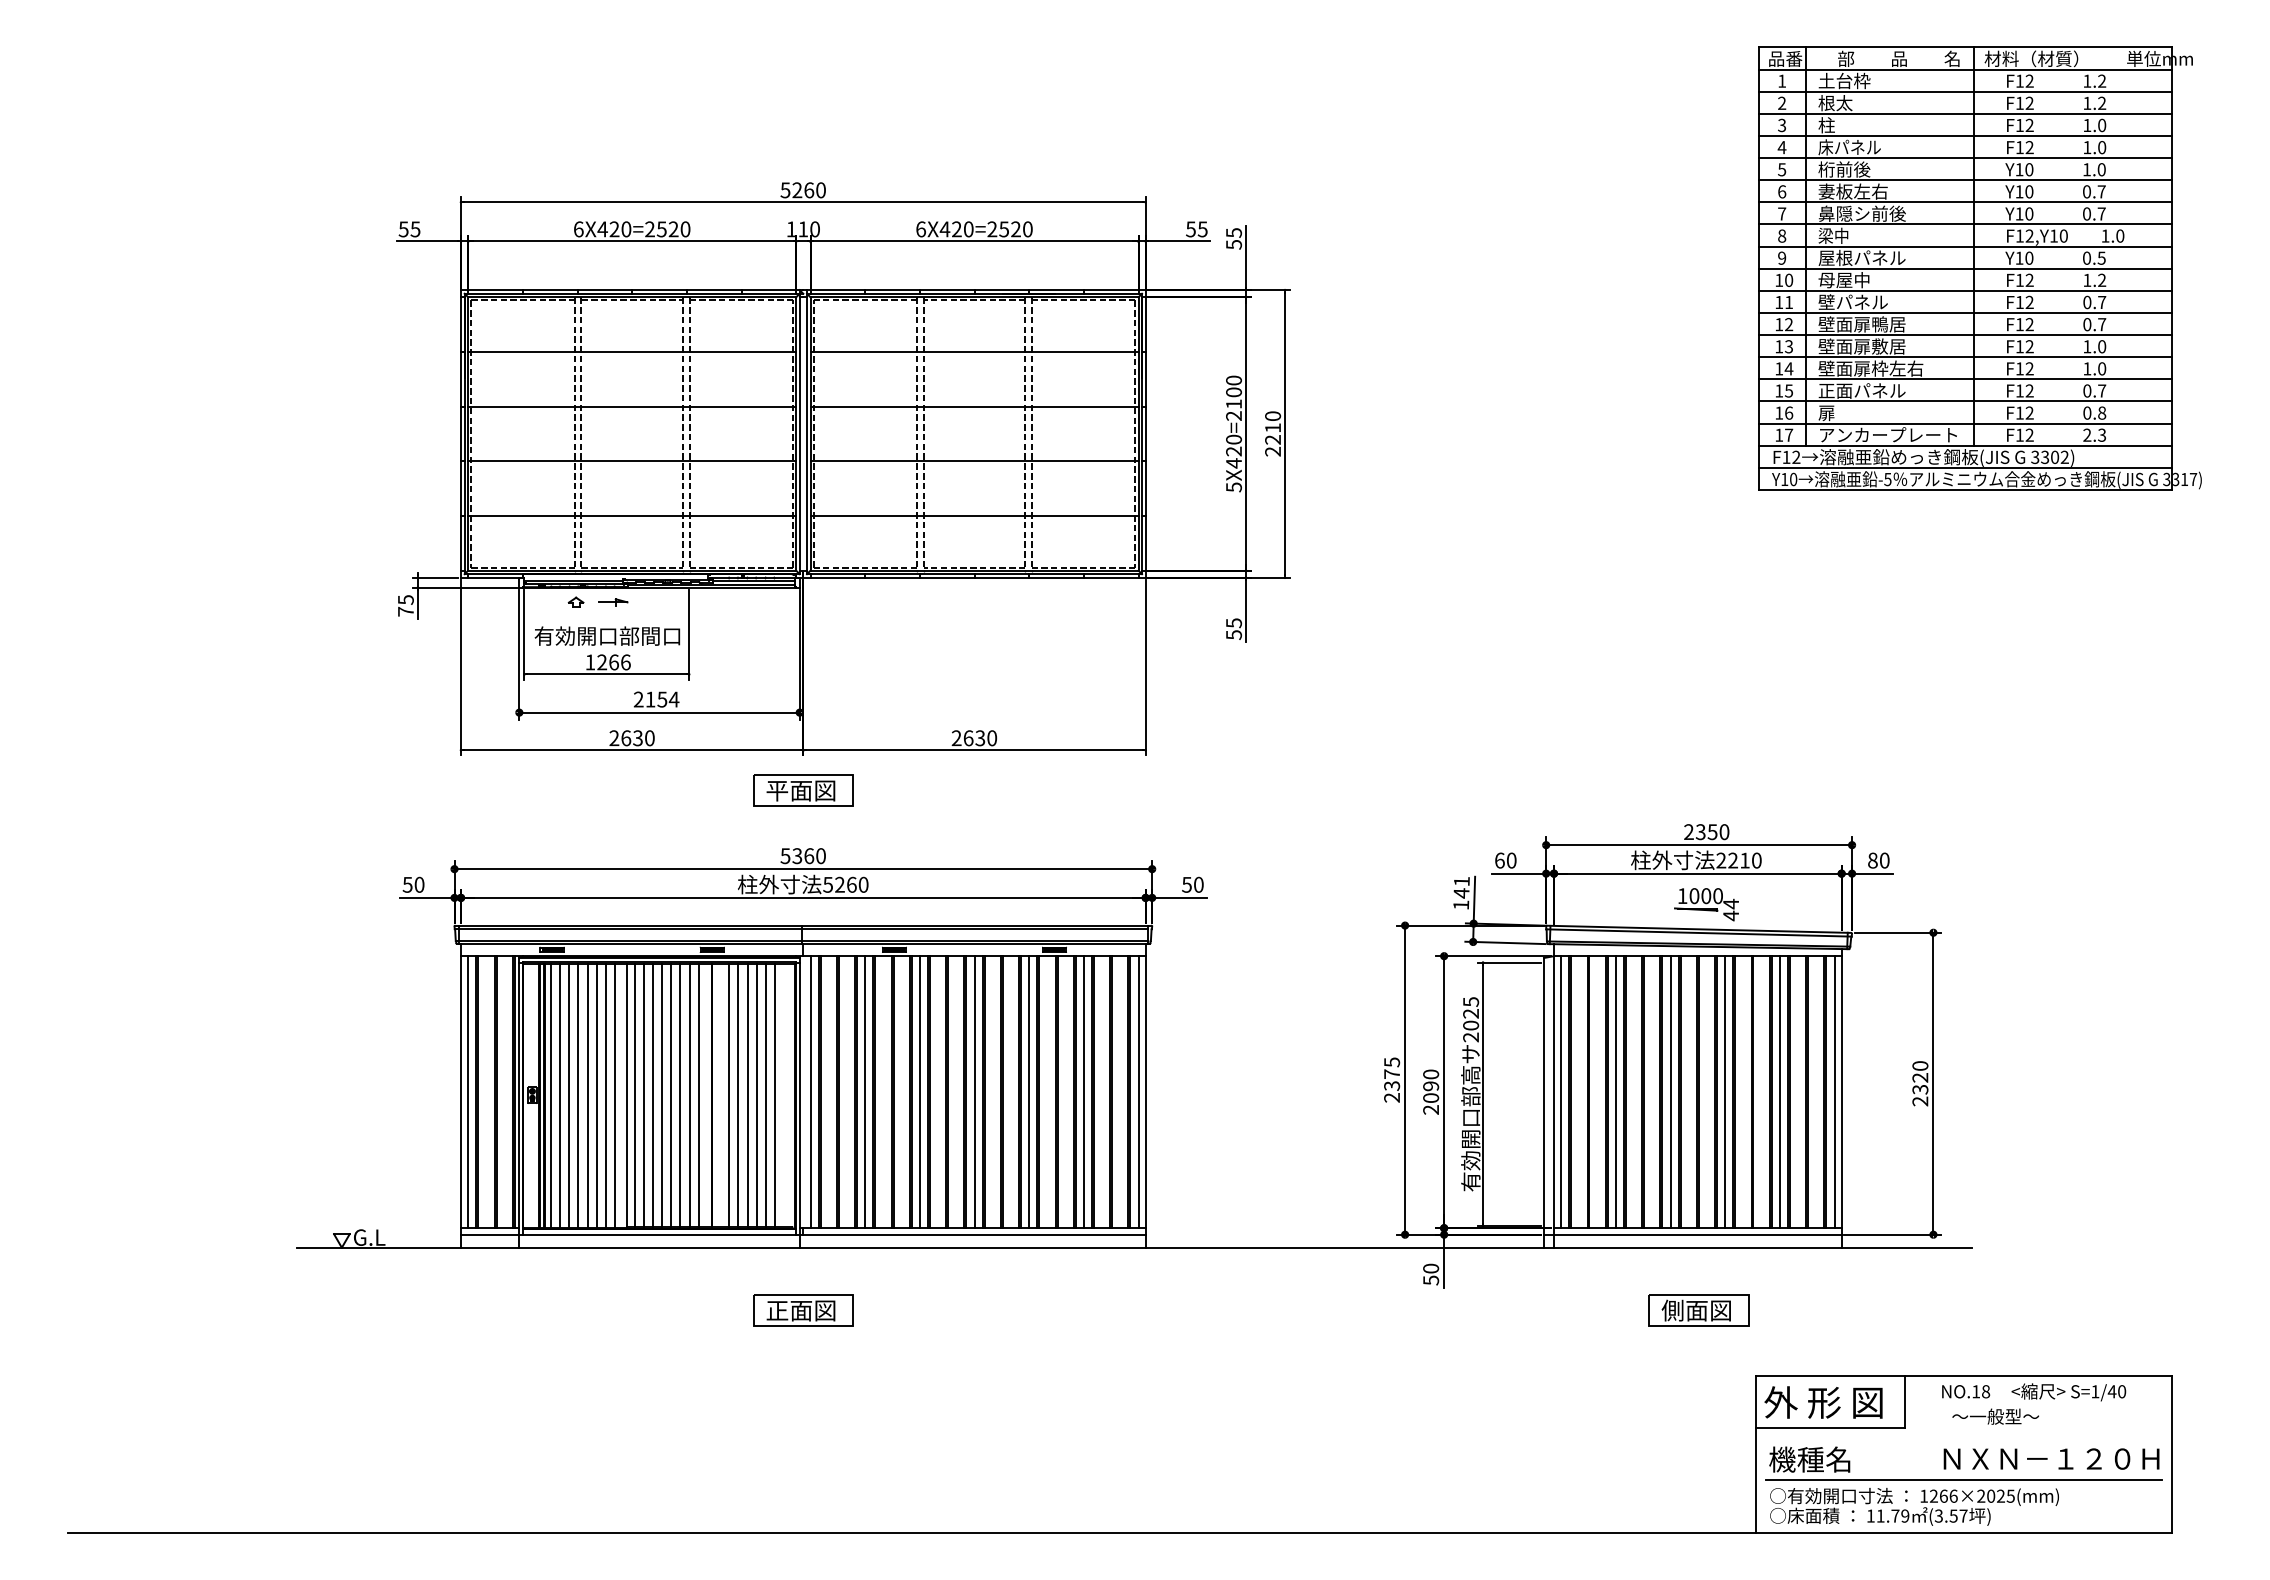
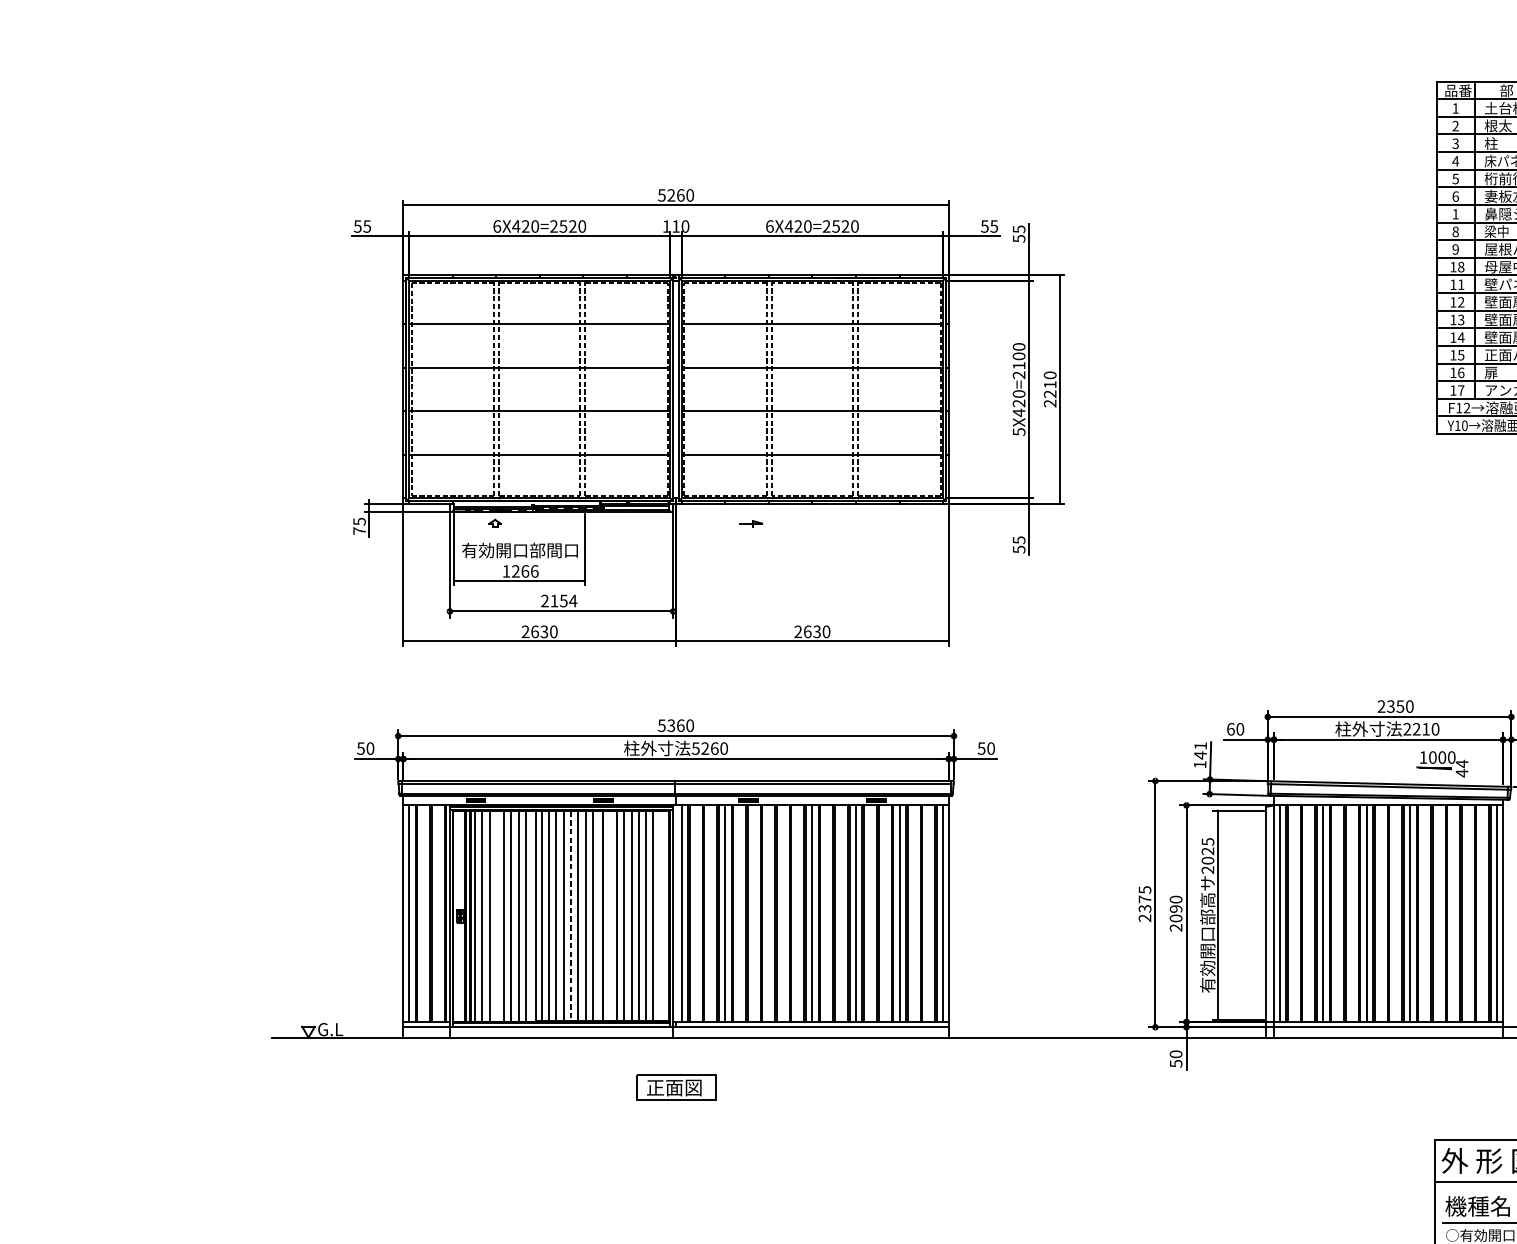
text: (1782, 213) -> (1456, 213), 7 -> 1
text: (1789, 280) -> (1461, 267), 10 -> 18
part: (613, 602) -> (751, 523), moved
part: (803, 790) -> (676, 673), removed
part: (1706, 904) -> (1442, 764), moved
line: (919, 1092) -> (768, 914), removed
line: (1779, 1092) -> (1453, 914), removed
line: (578, 1095) -> (497, 916), removed
line: (671, 1095) -> (571, 916), solid -> dashed
part: (1698, 1310) -> (1389, 1087), removed

